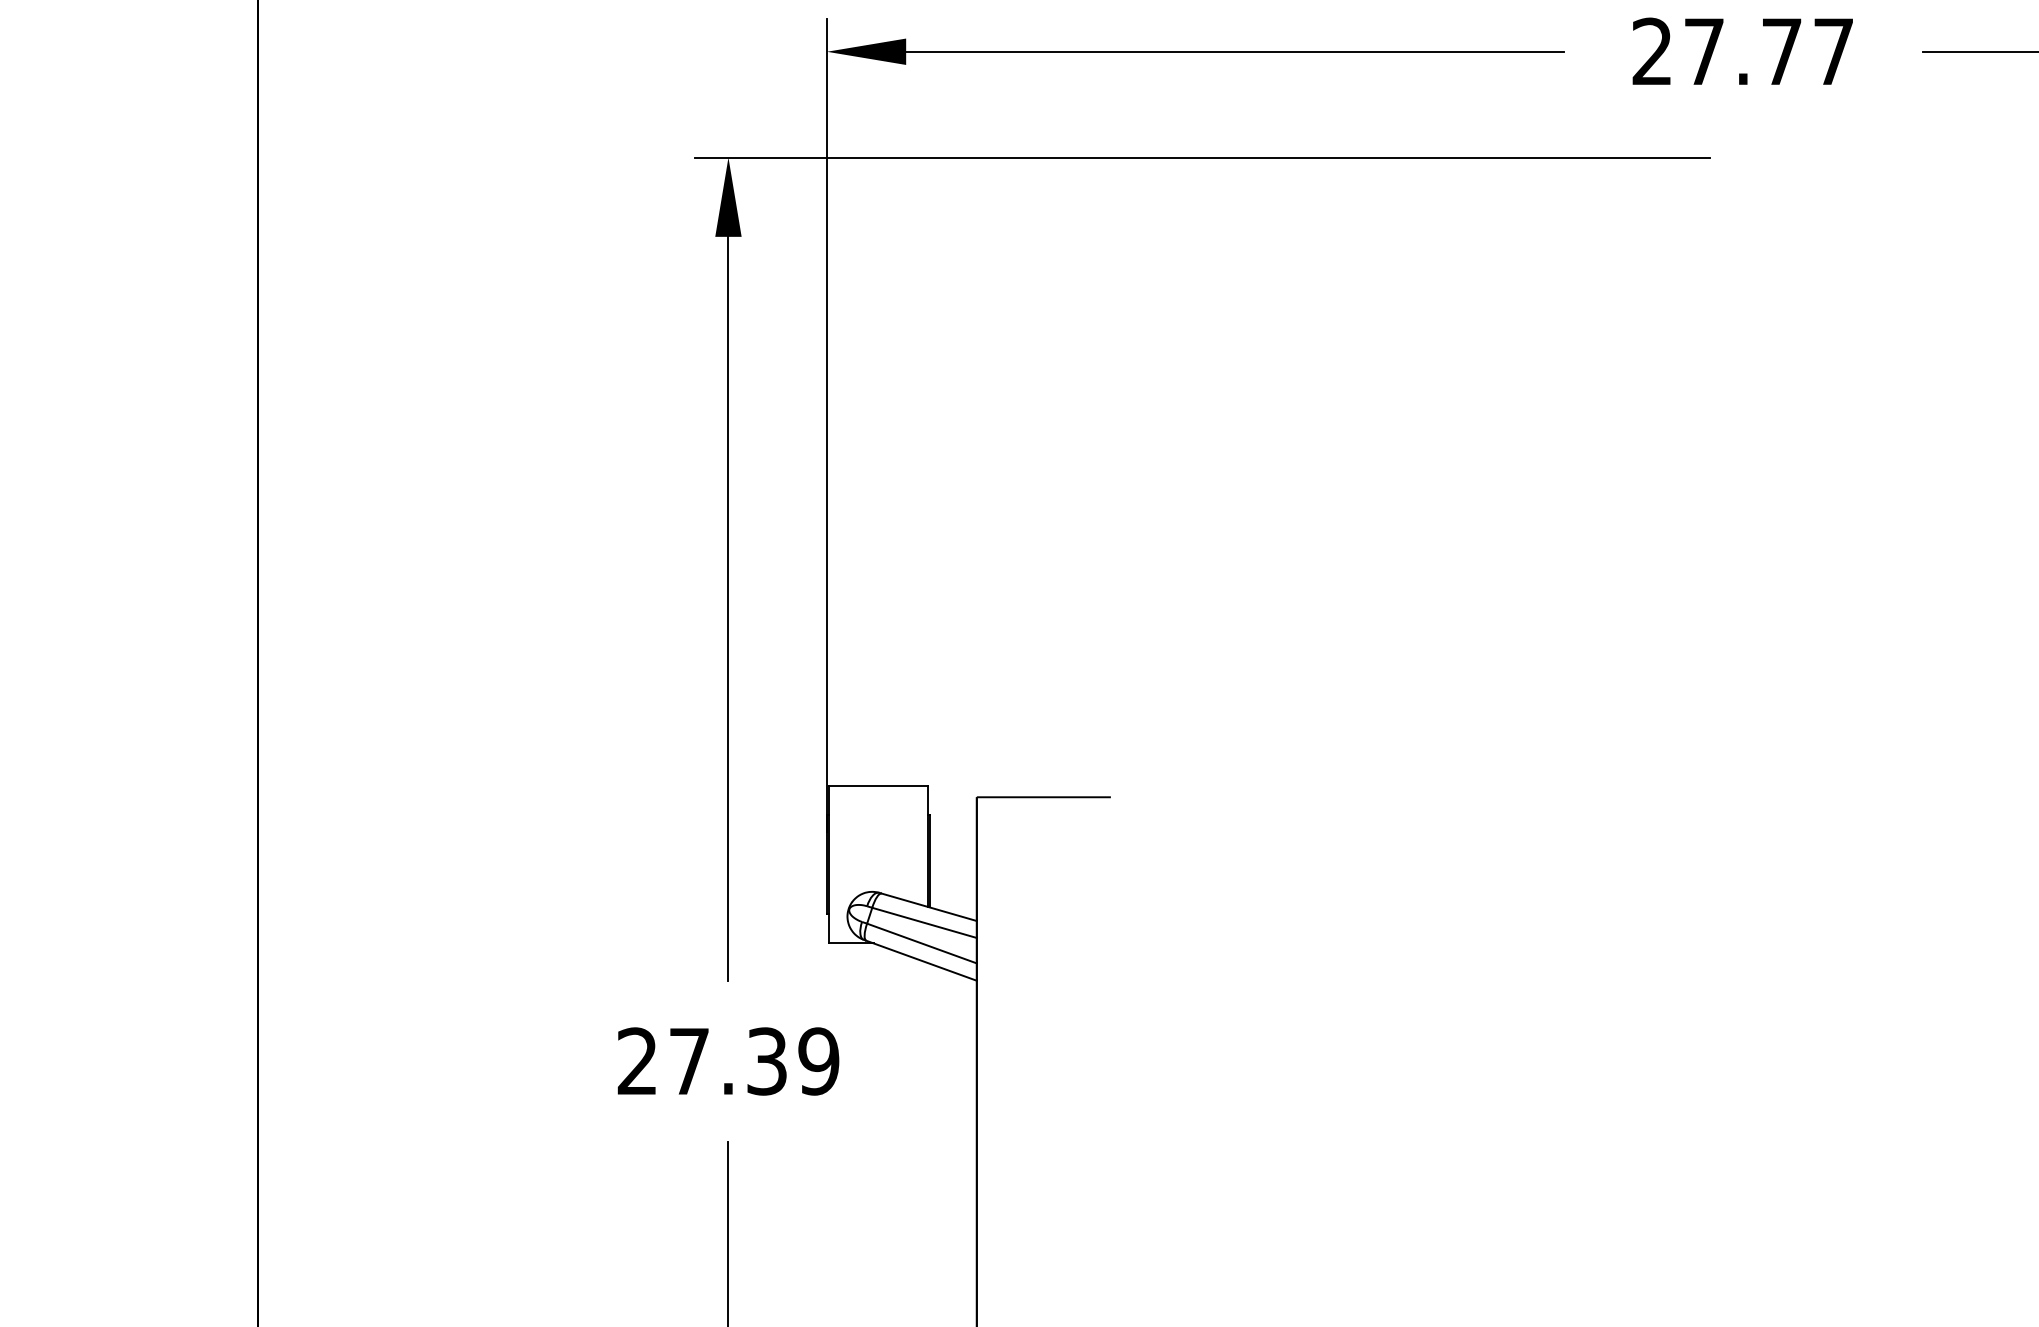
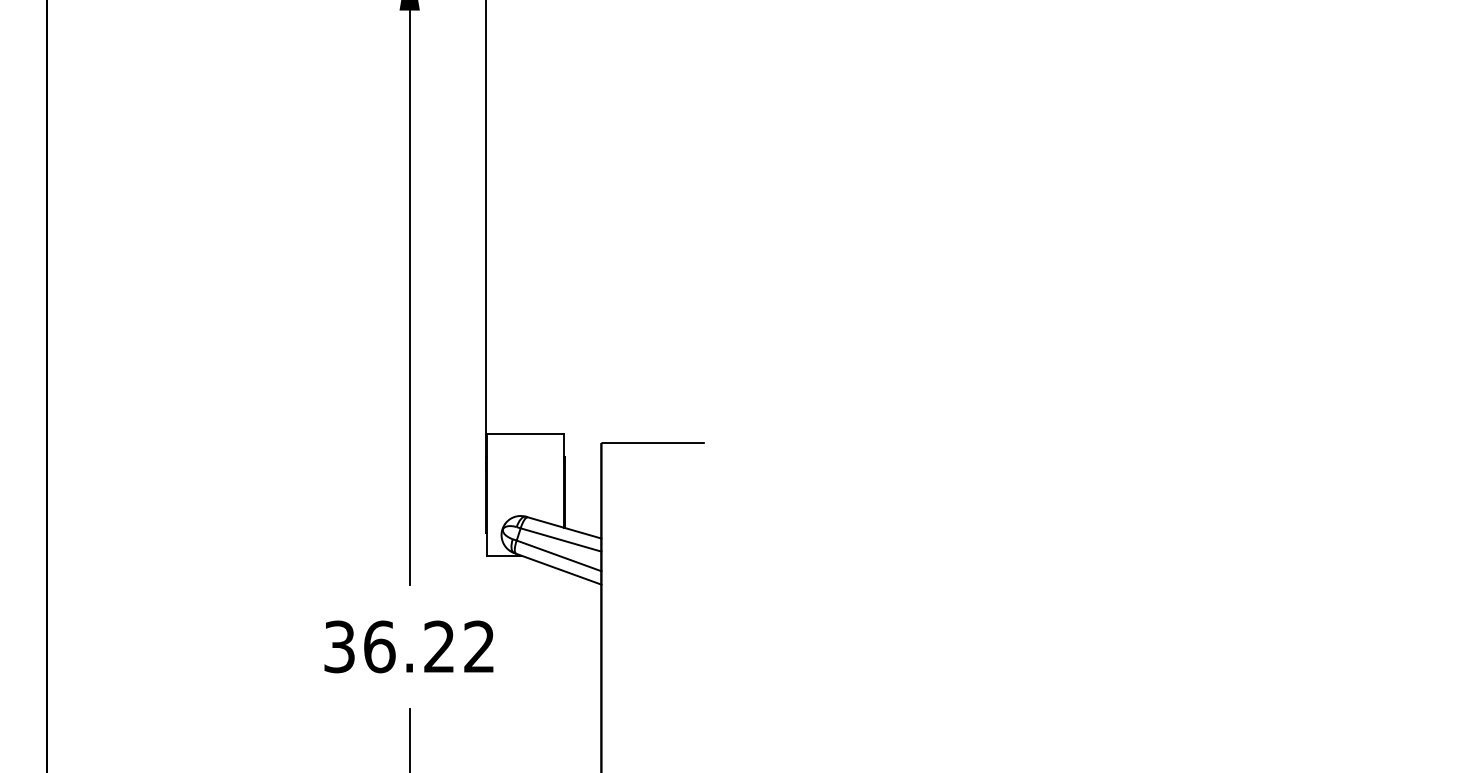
text: (728, 1061) -> (409, 646), 27.39 -> 36.22

